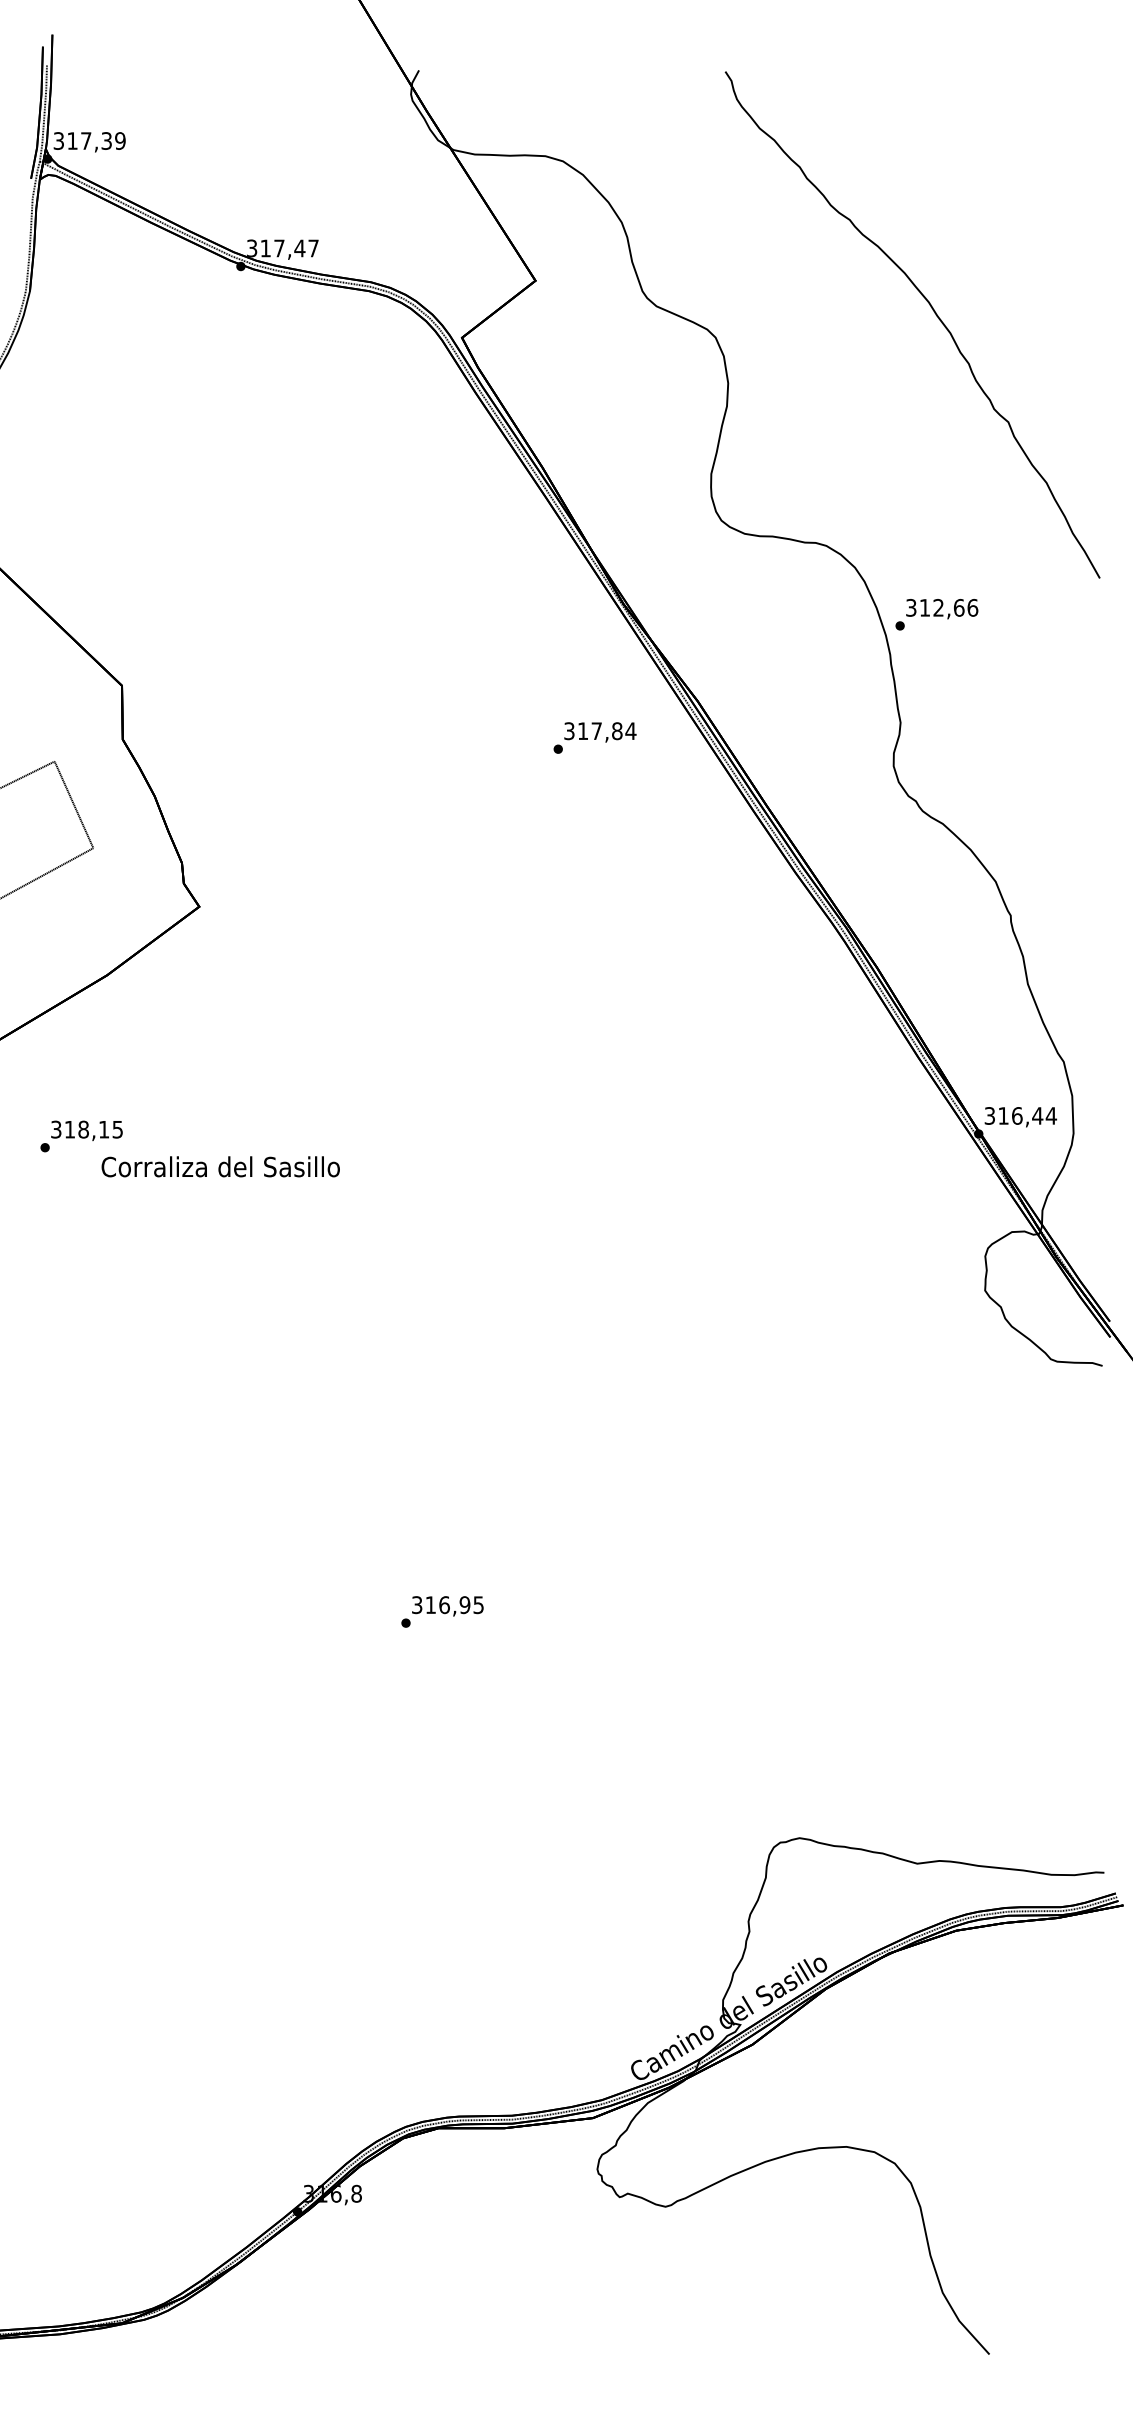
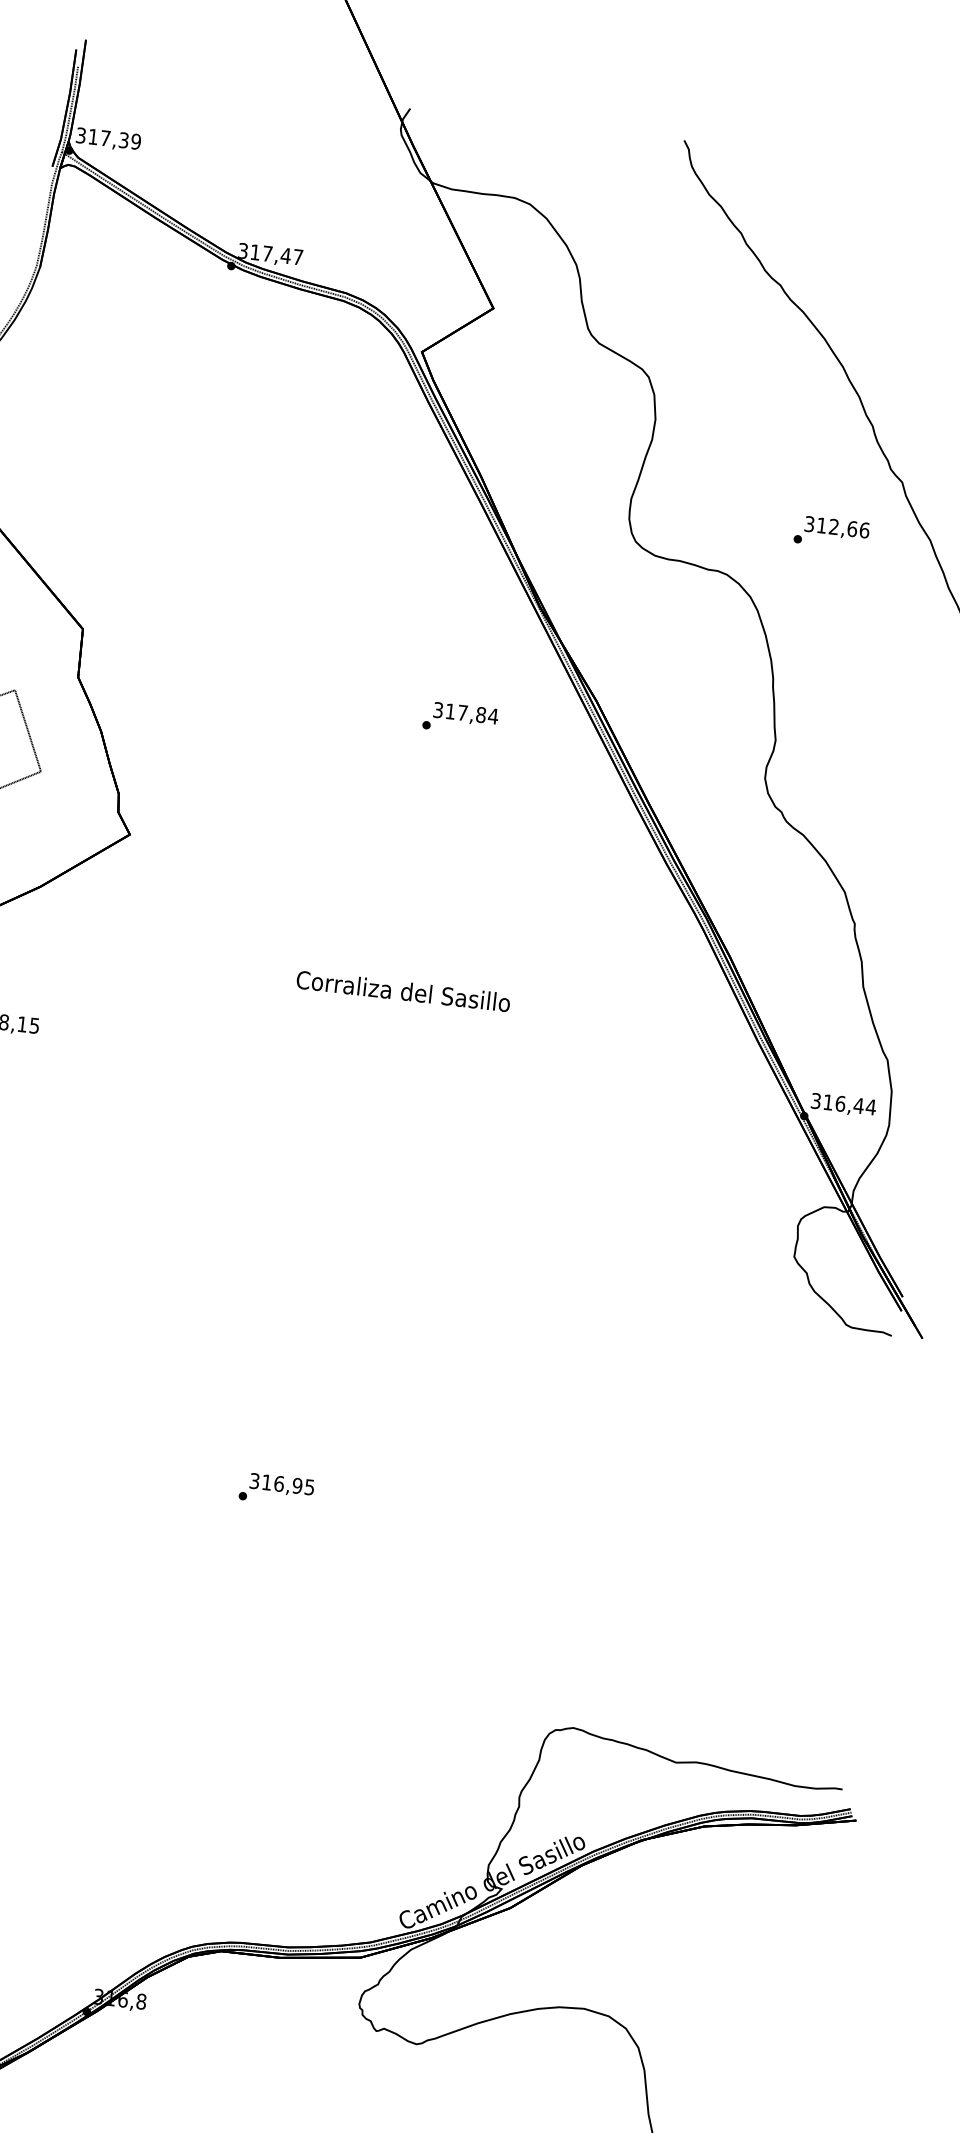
text: (936, 614) -> (831, 532), moved
text: (594, 737) -> (460, 718), moved
text: (220, 1166) -> (403, 990), moved

